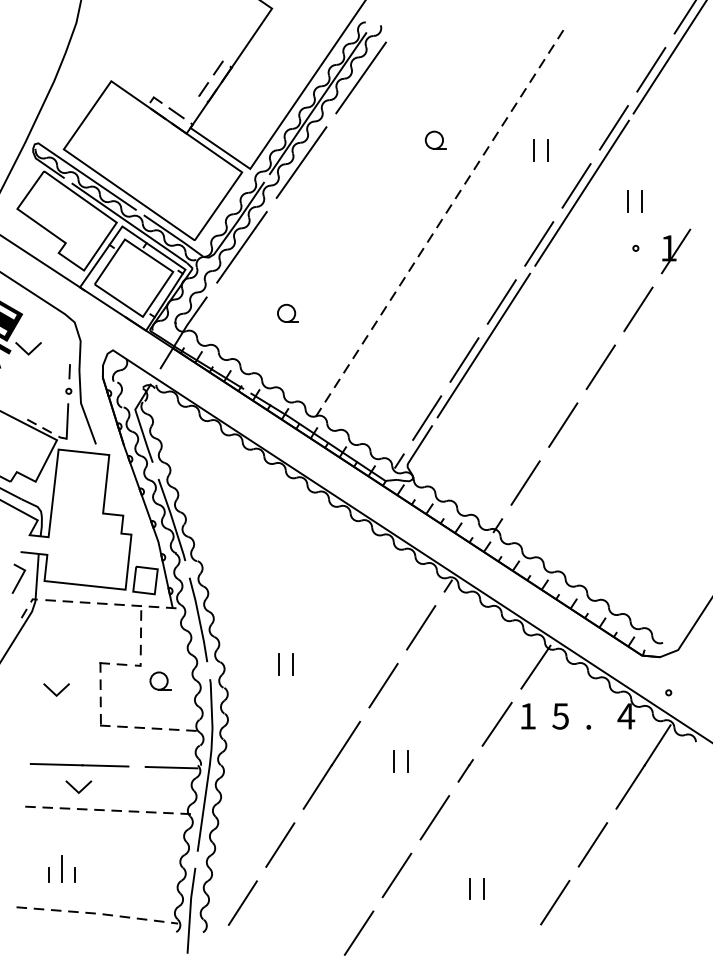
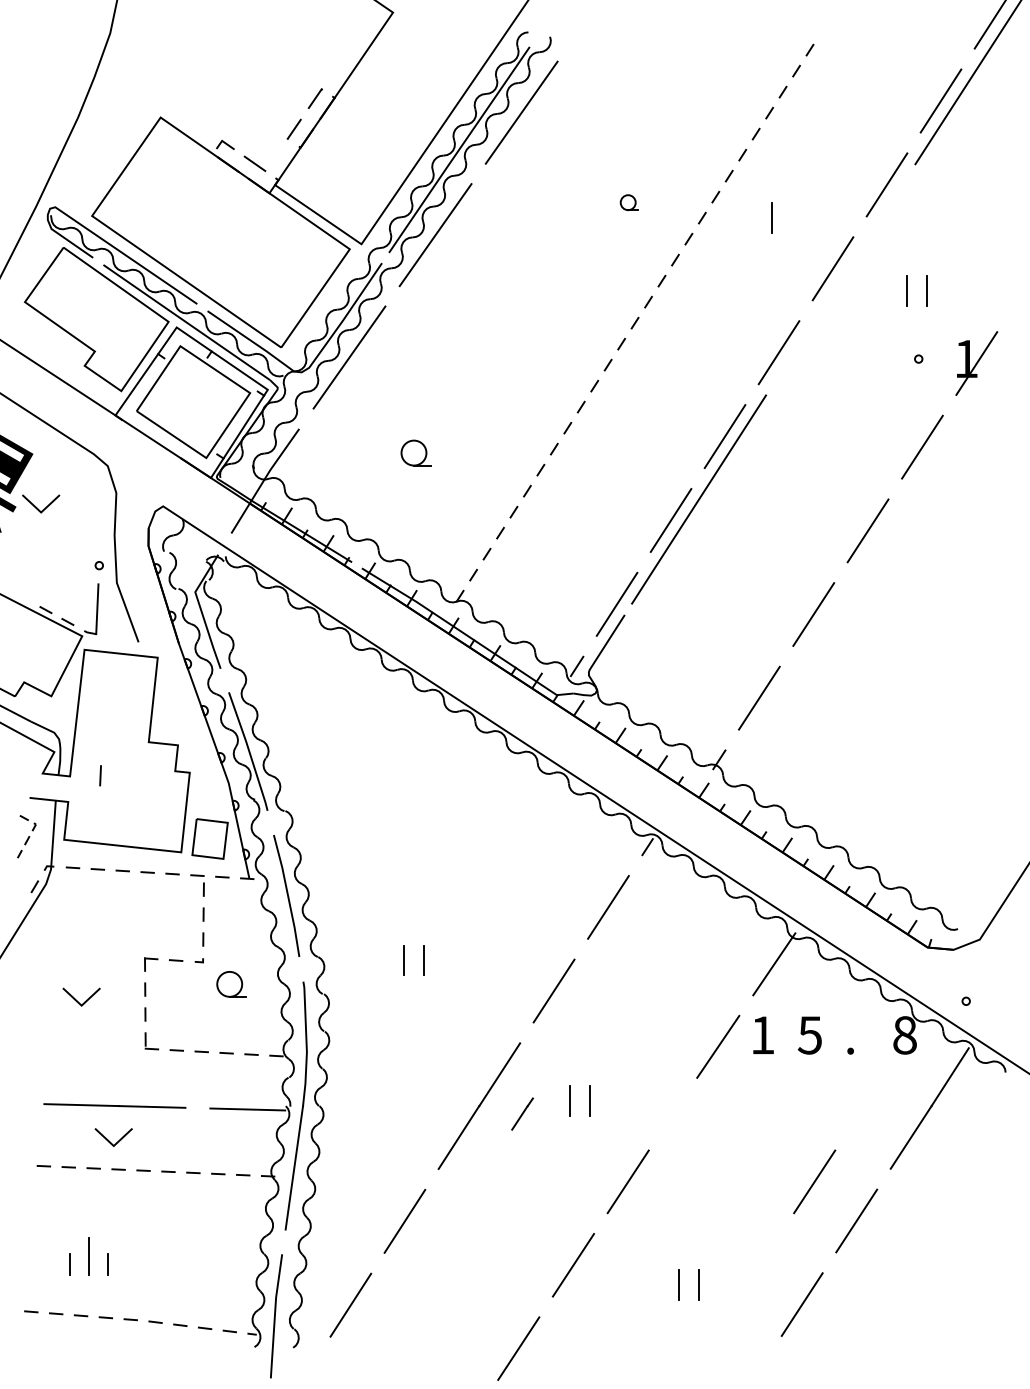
part: (435, 139) -> (629, 201), size x0.6
line: (547, 150) -> (791, 217), removed
line: (581, 192) -> (840, 278), removed
line: (69, 371) -> (100, 775), moved
line: (21, 576) -> (30, 833), solid -> dashed
text: (626, 716) -> (905, 1035), 4 -> 8
line: (465, 770) -> (522, 1113), moved
line: (563, 817) -> (814, 1181), added

